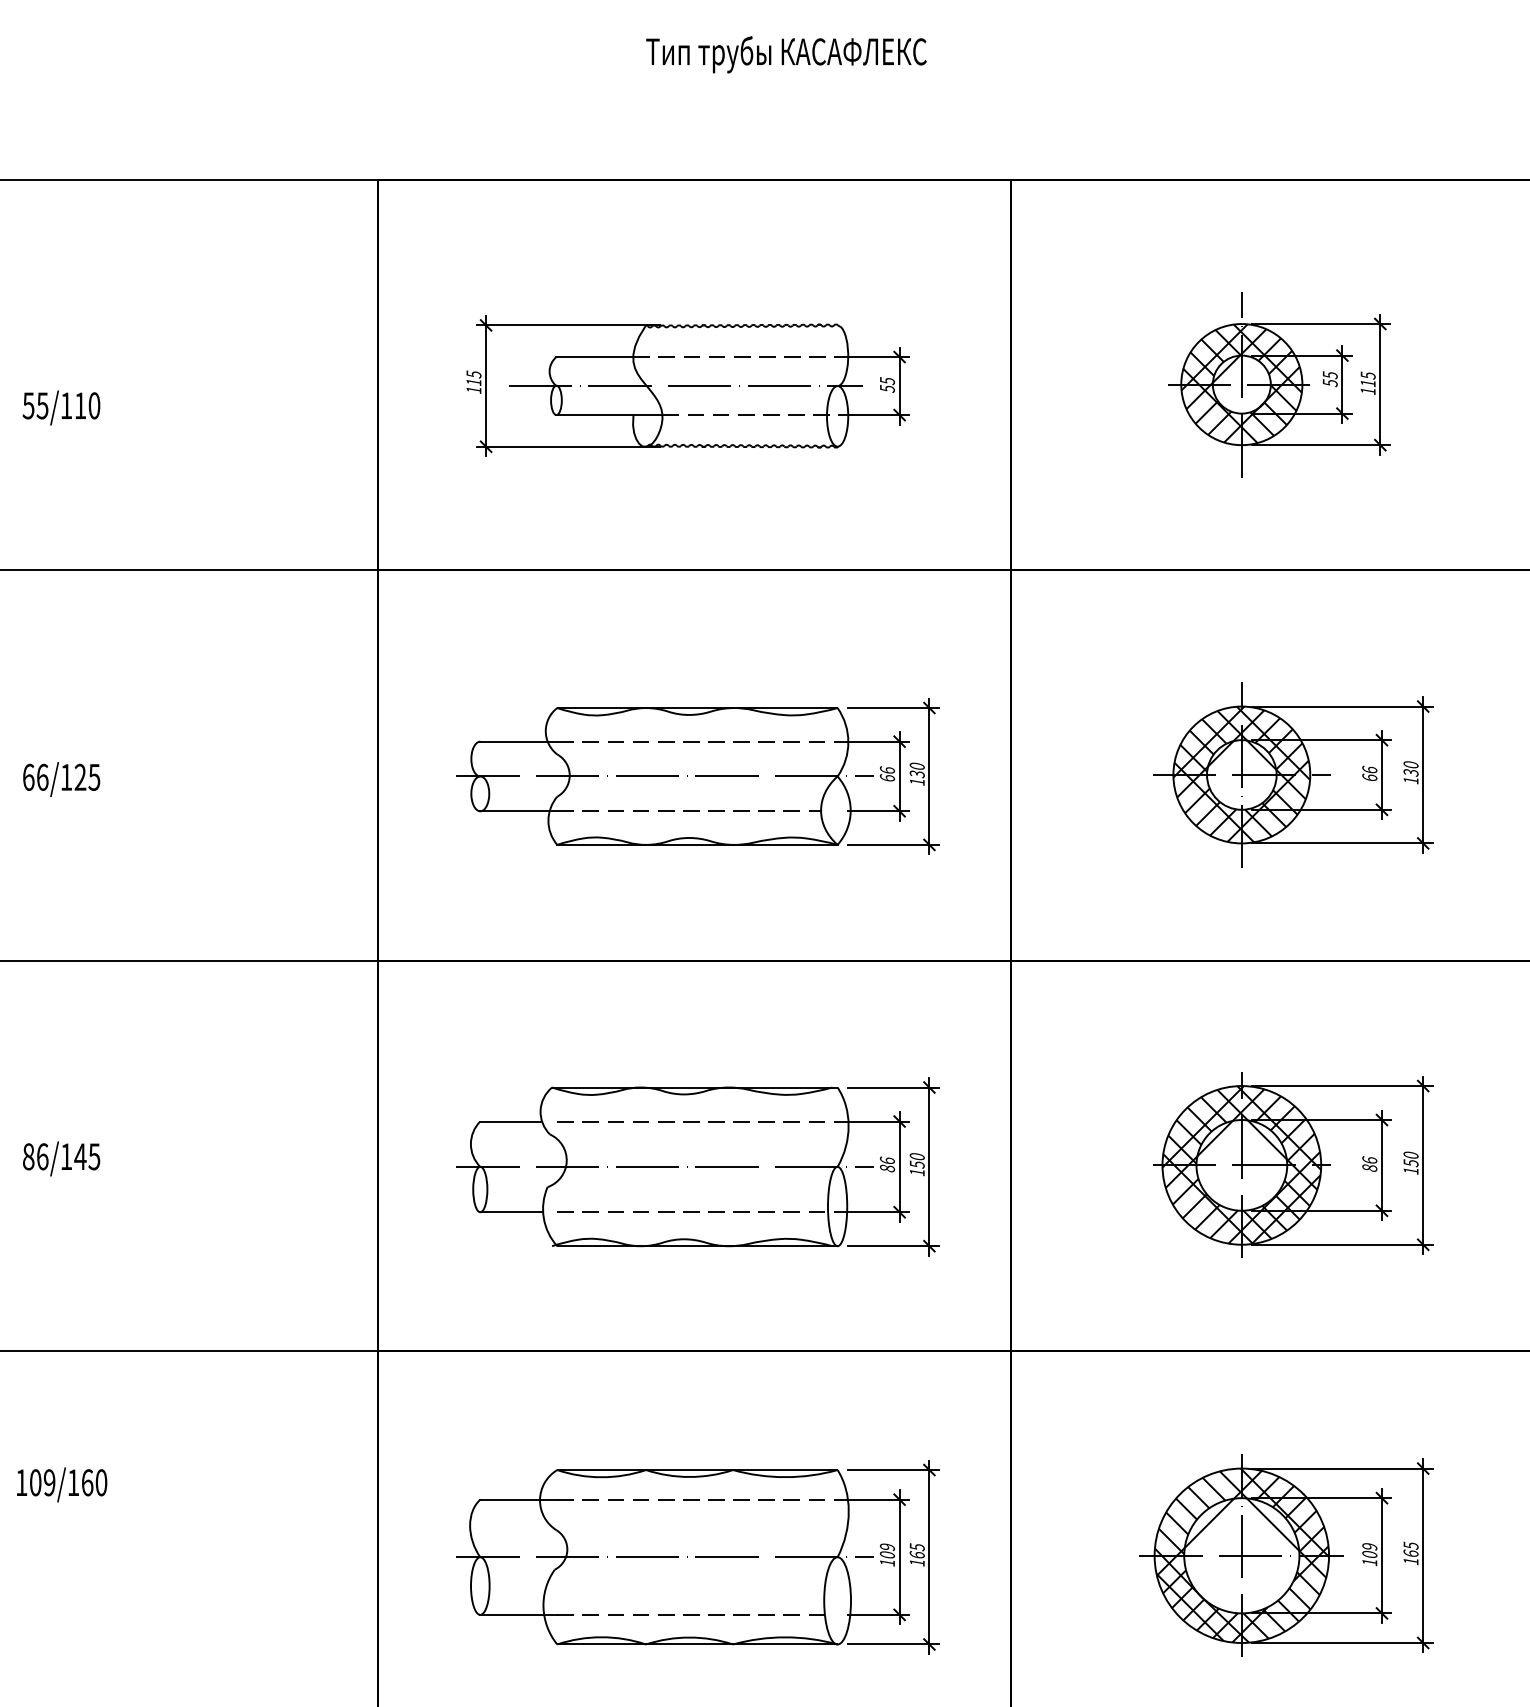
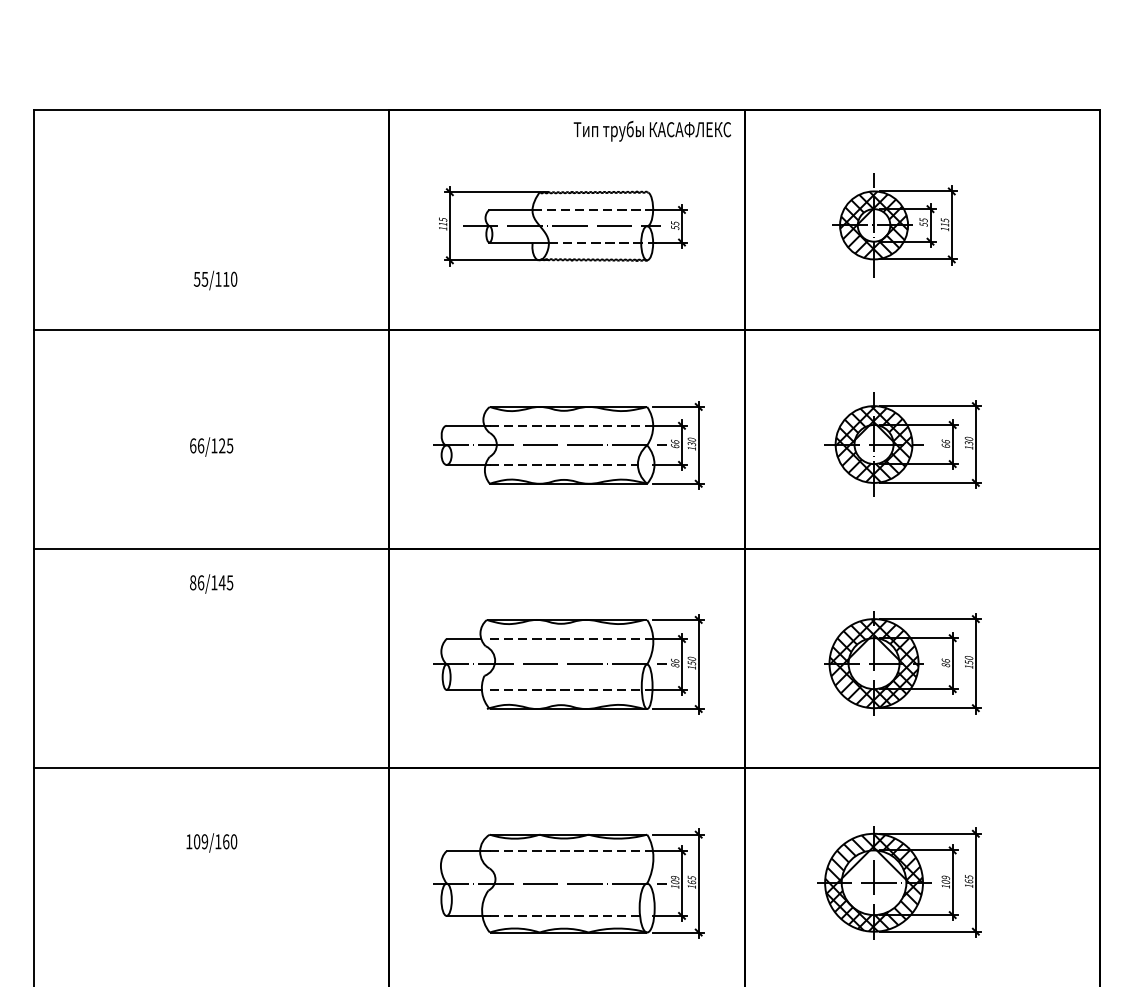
text: (786, 55) -> (652, 131), moved
text: (61, 407) -> (215, 280), moved
text: (61, 1157) -> (211, 583), moved

